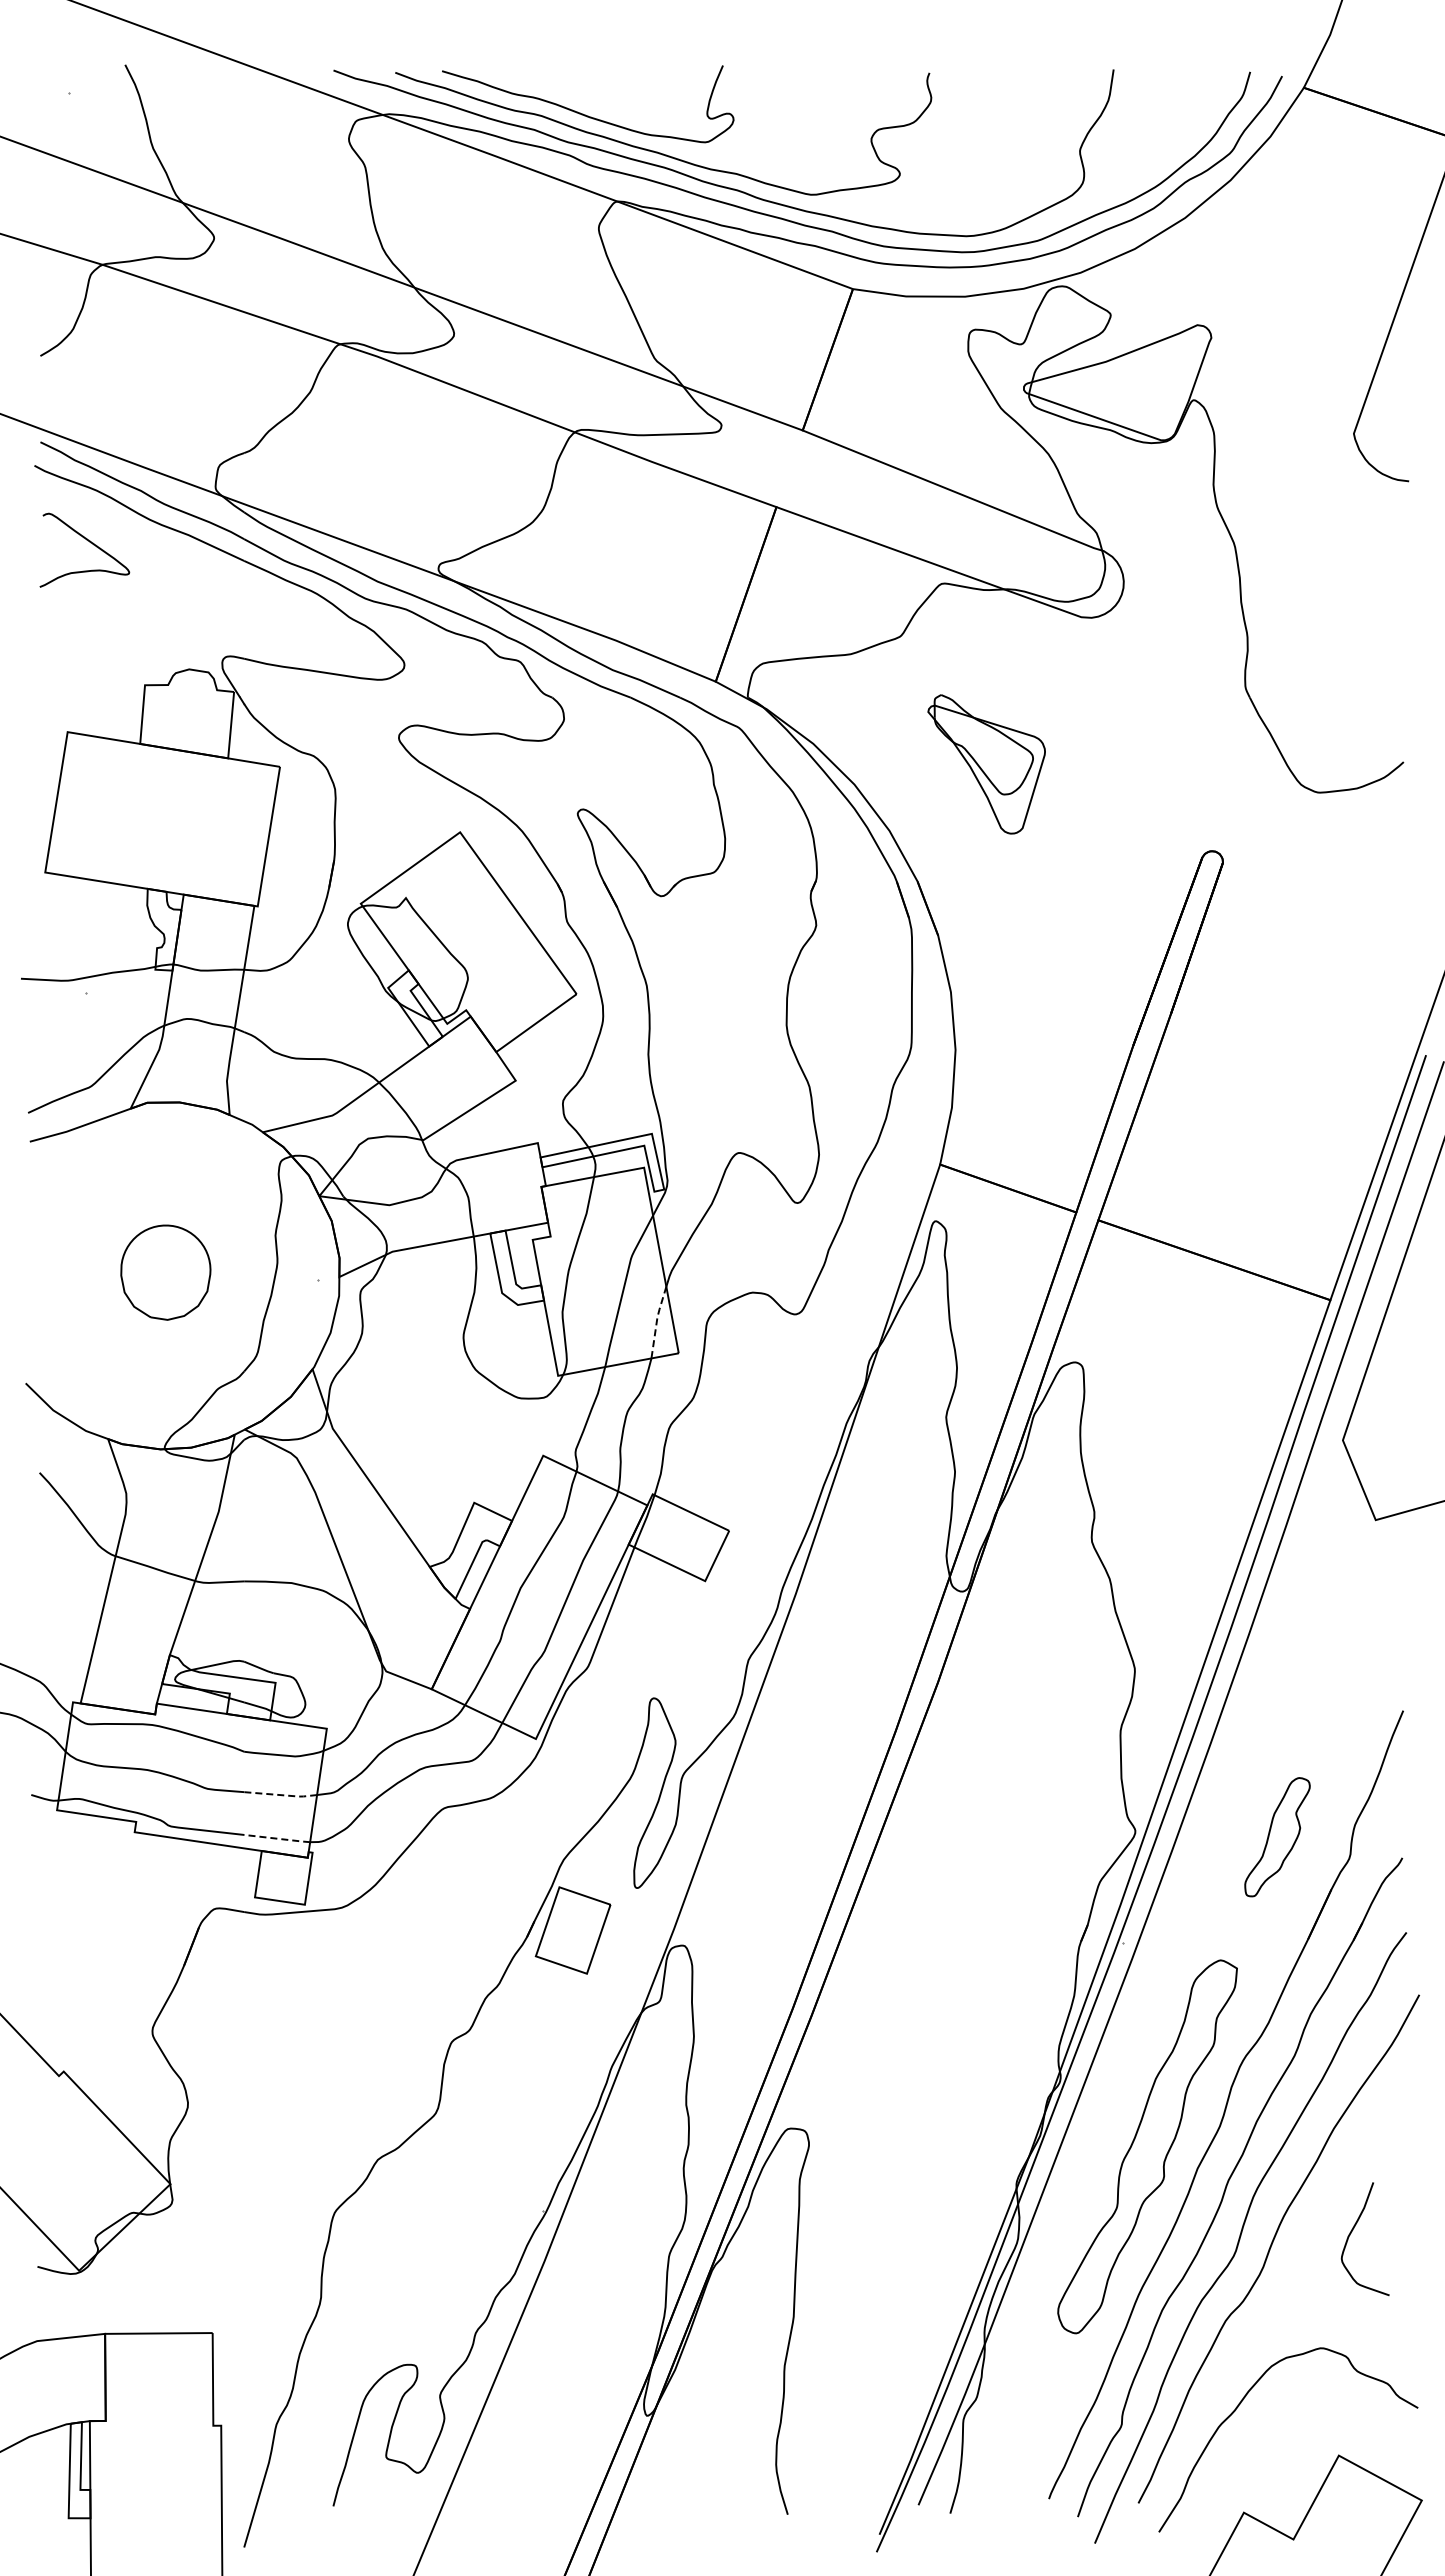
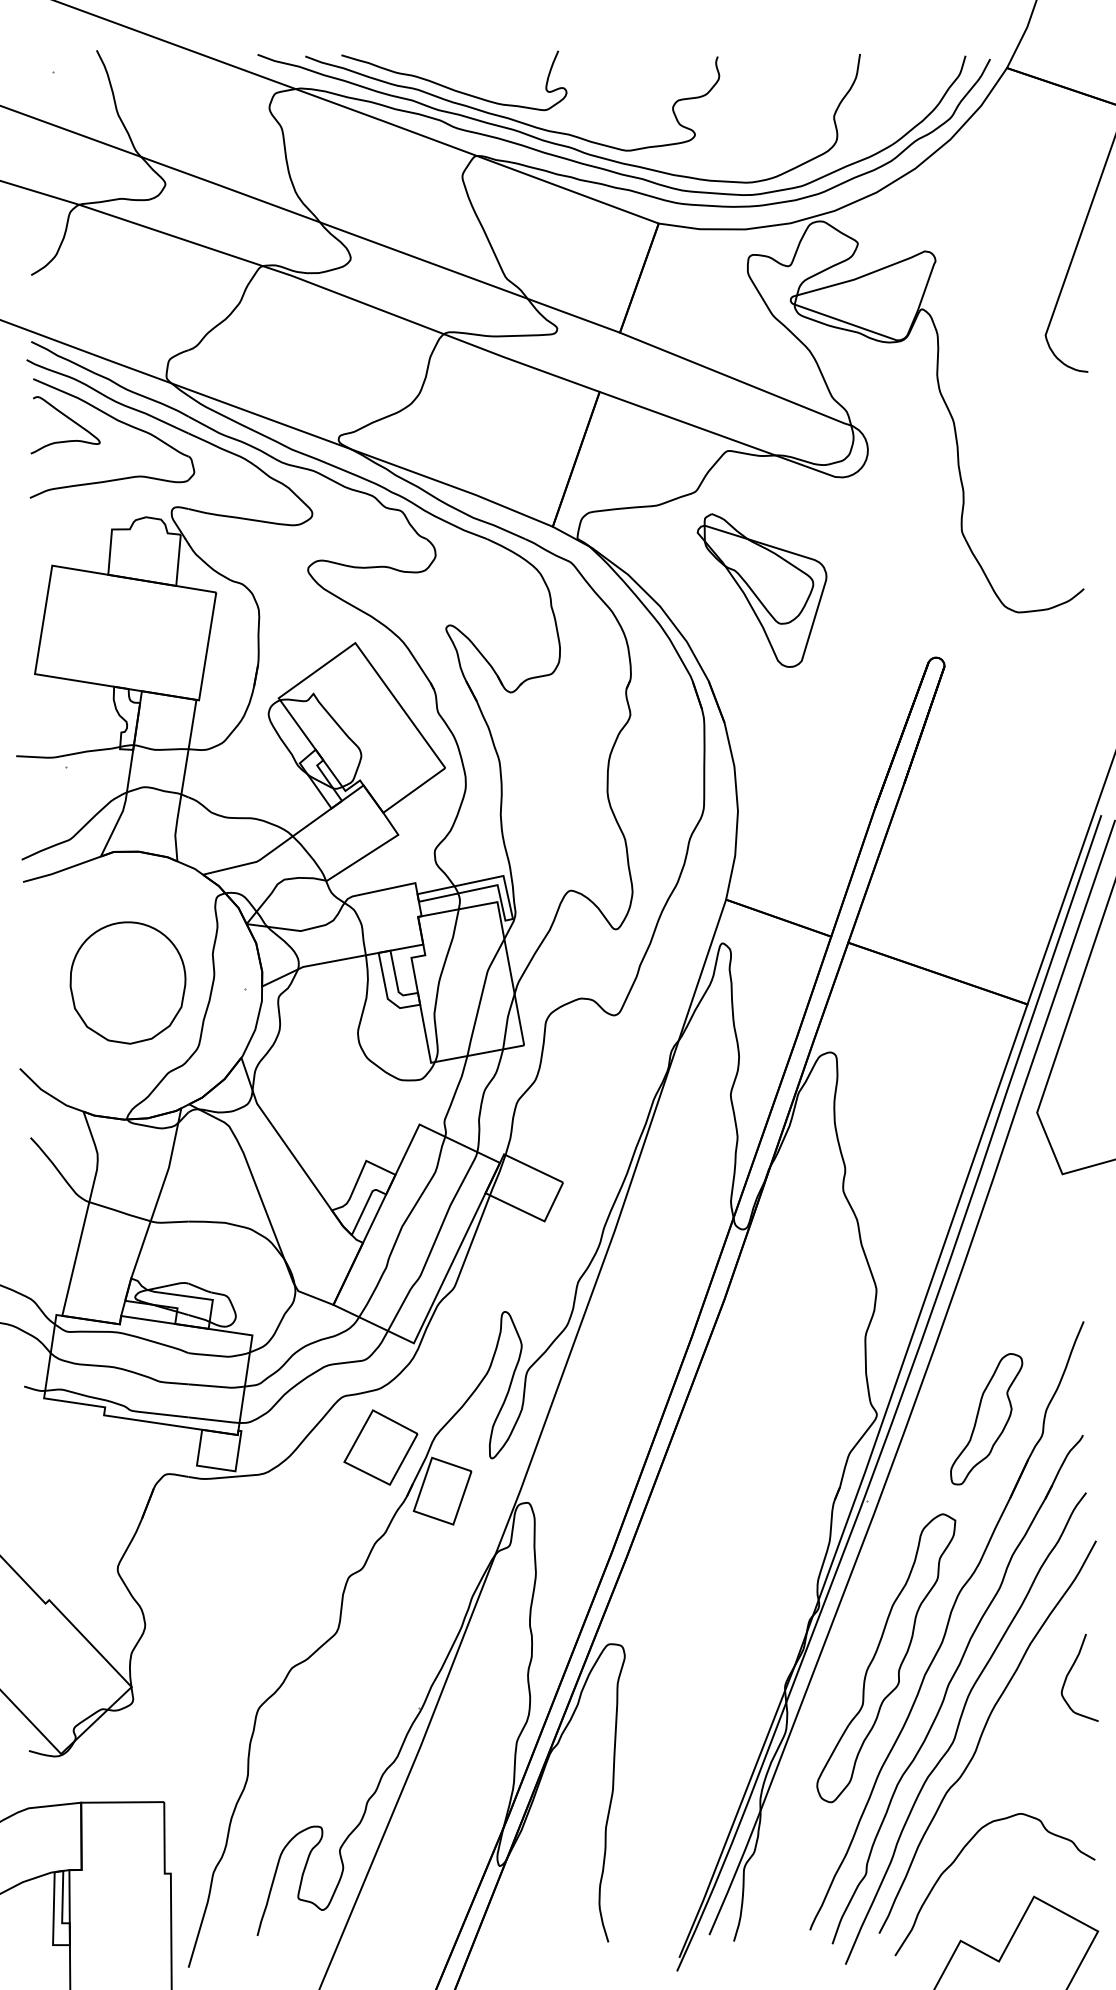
part: (155, 546) -> (120, 422), added
part: (986, 764) -> (761, 590), size x1.43
part: (165, 1272) -> (127, 983), size x1.67
line: (656, 1321) -> (507, 1020), dashed -> solid
line: (281, 1795) -> (217, 1386), dashed -> solid
part: (1277, 1836) -> (986, 1418), size x1.43
line: (277, 1838) -> (214, 1420), dashed -> solid
part: (493, 1873) -> (381, 1447), added
curve: (1353, 2230) -> (1070, 1671), moved

